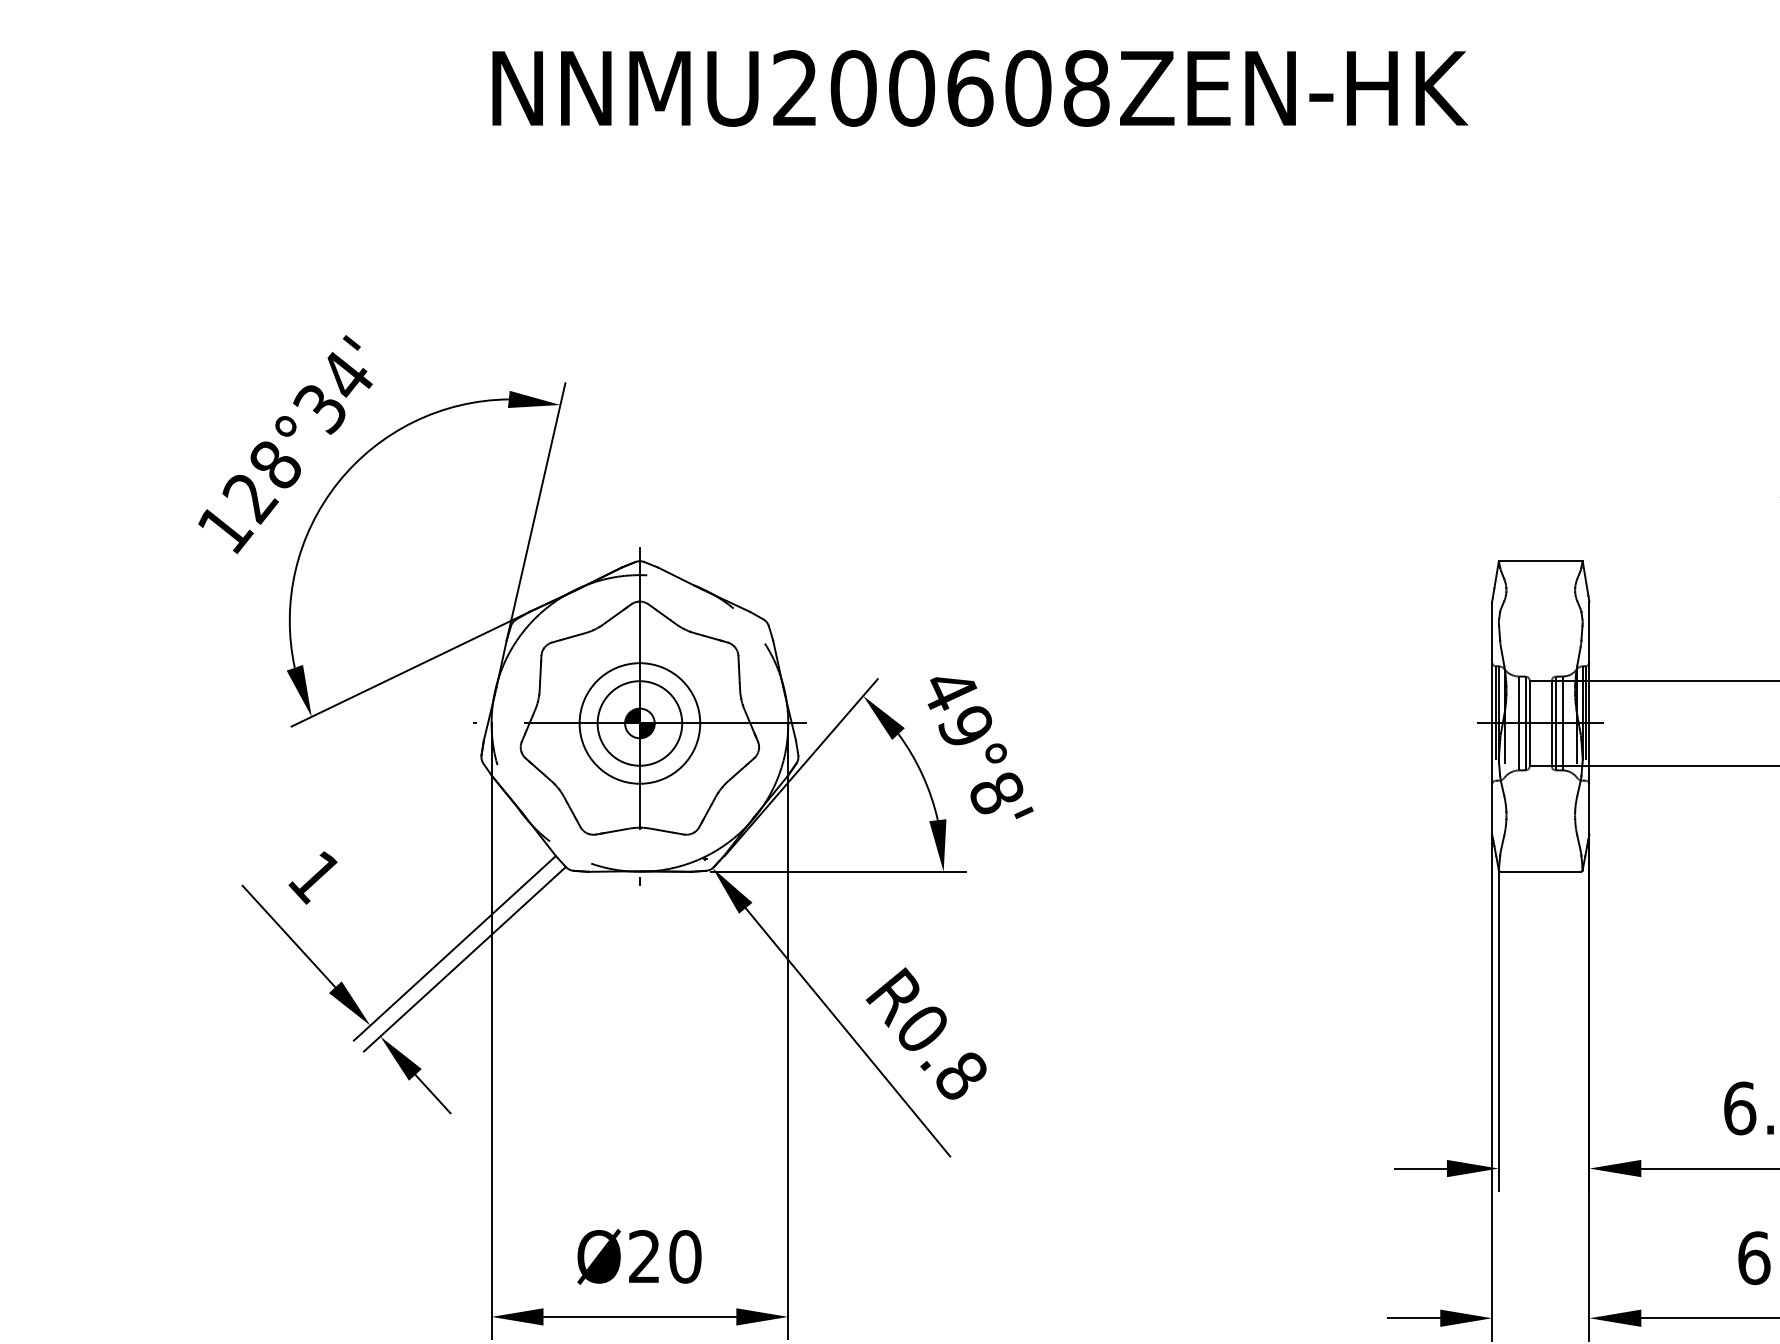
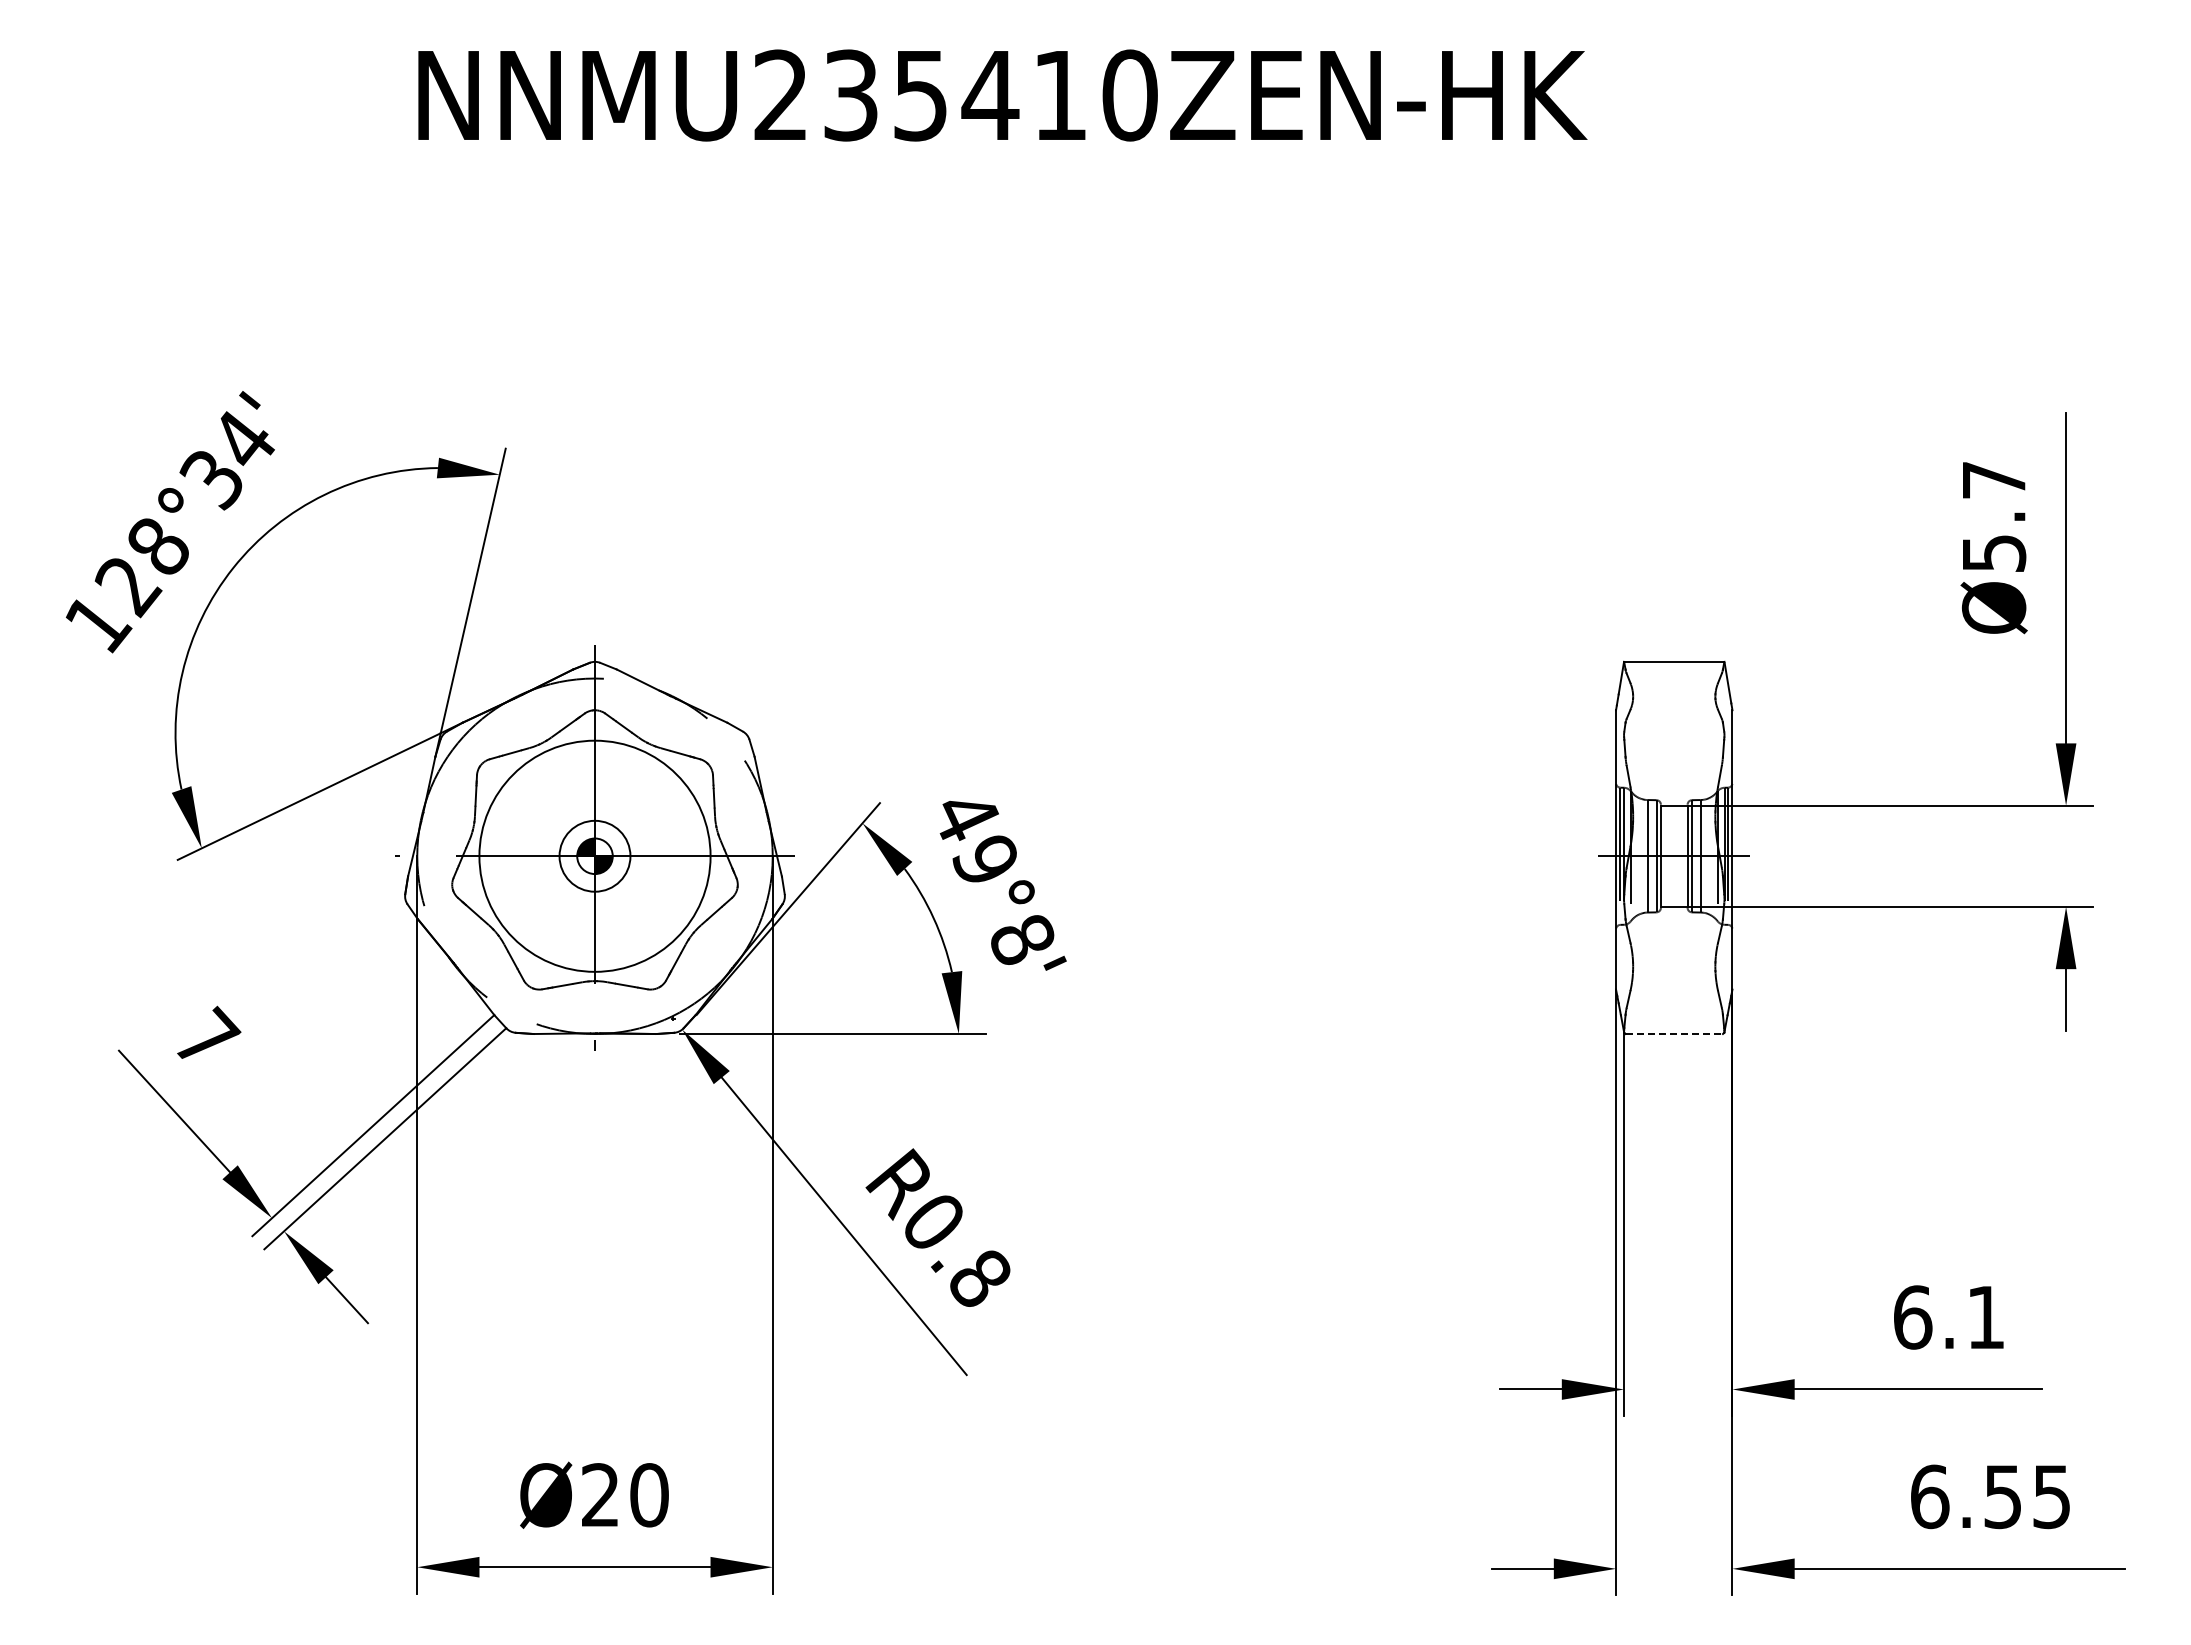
text: (970, 88) -> (990, 95), NNMU200608ZEN-HK -> NNMU235410ZEN-HK
circle: (639, 722) -> (594, 855), size x0.7
circle: (639, 723) -> (594, 856), size x1.6
line: (1540, 872) -> (1674, 1034), solid -> dashed
text: (316, 876) -> (207, 1039), 1 -> 7

